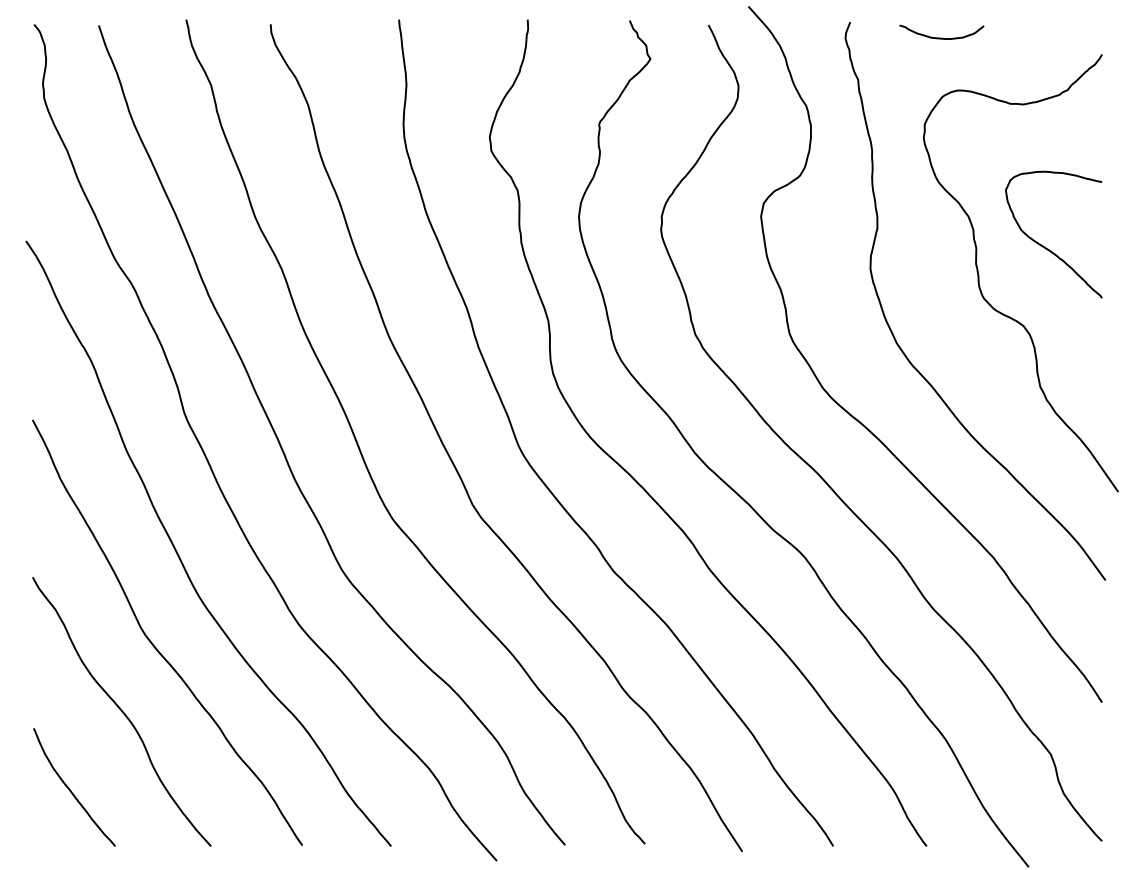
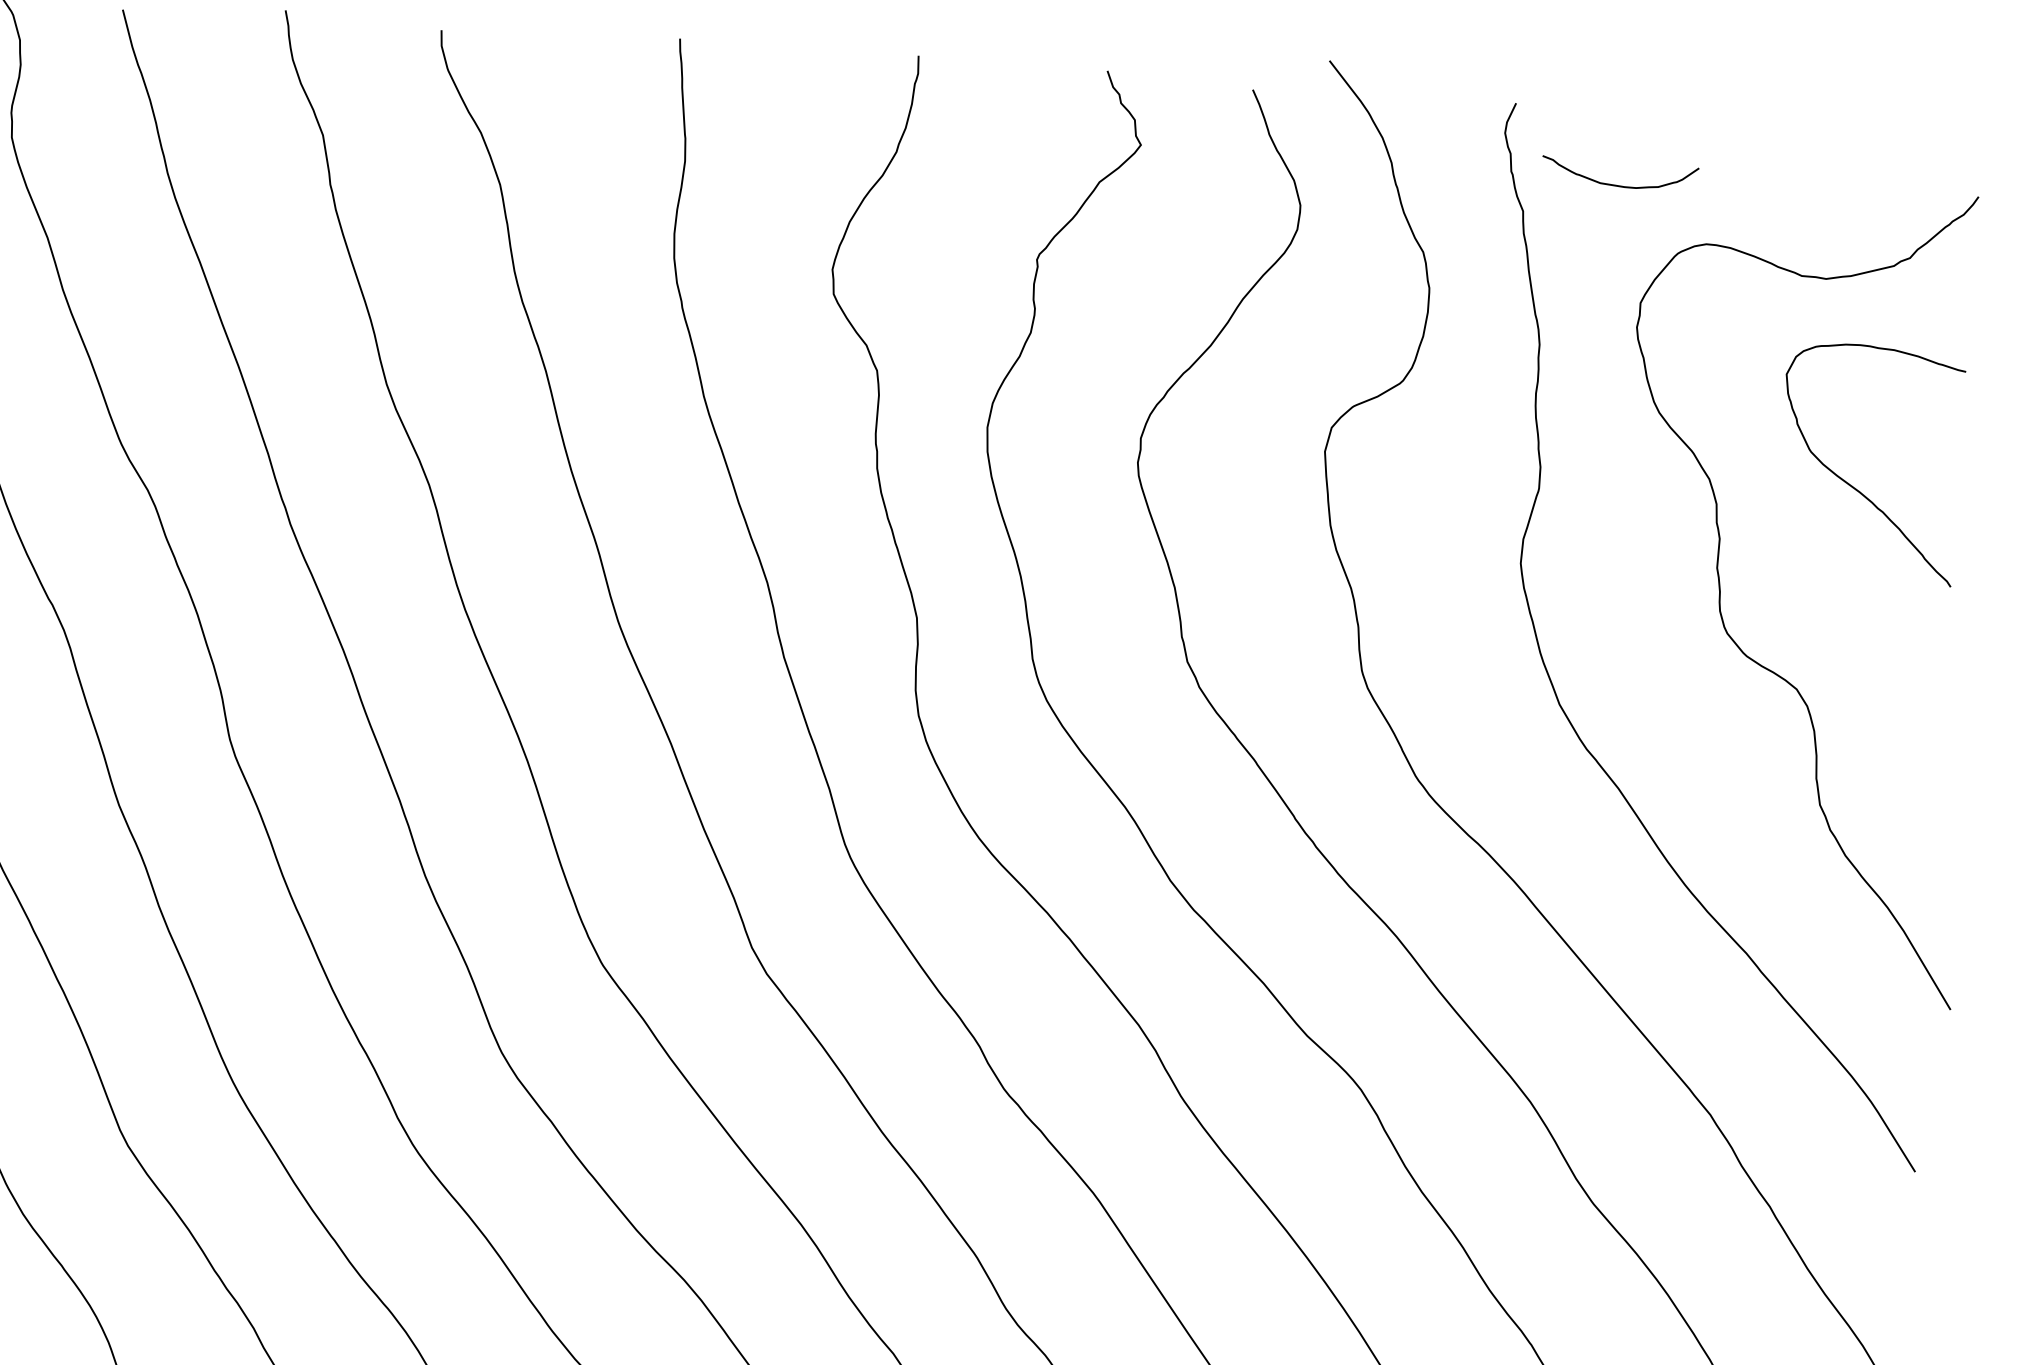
curve: (941, 37) -> (1618, 183), moved
curve: (1046, 247) -> (1854, 485), moved

